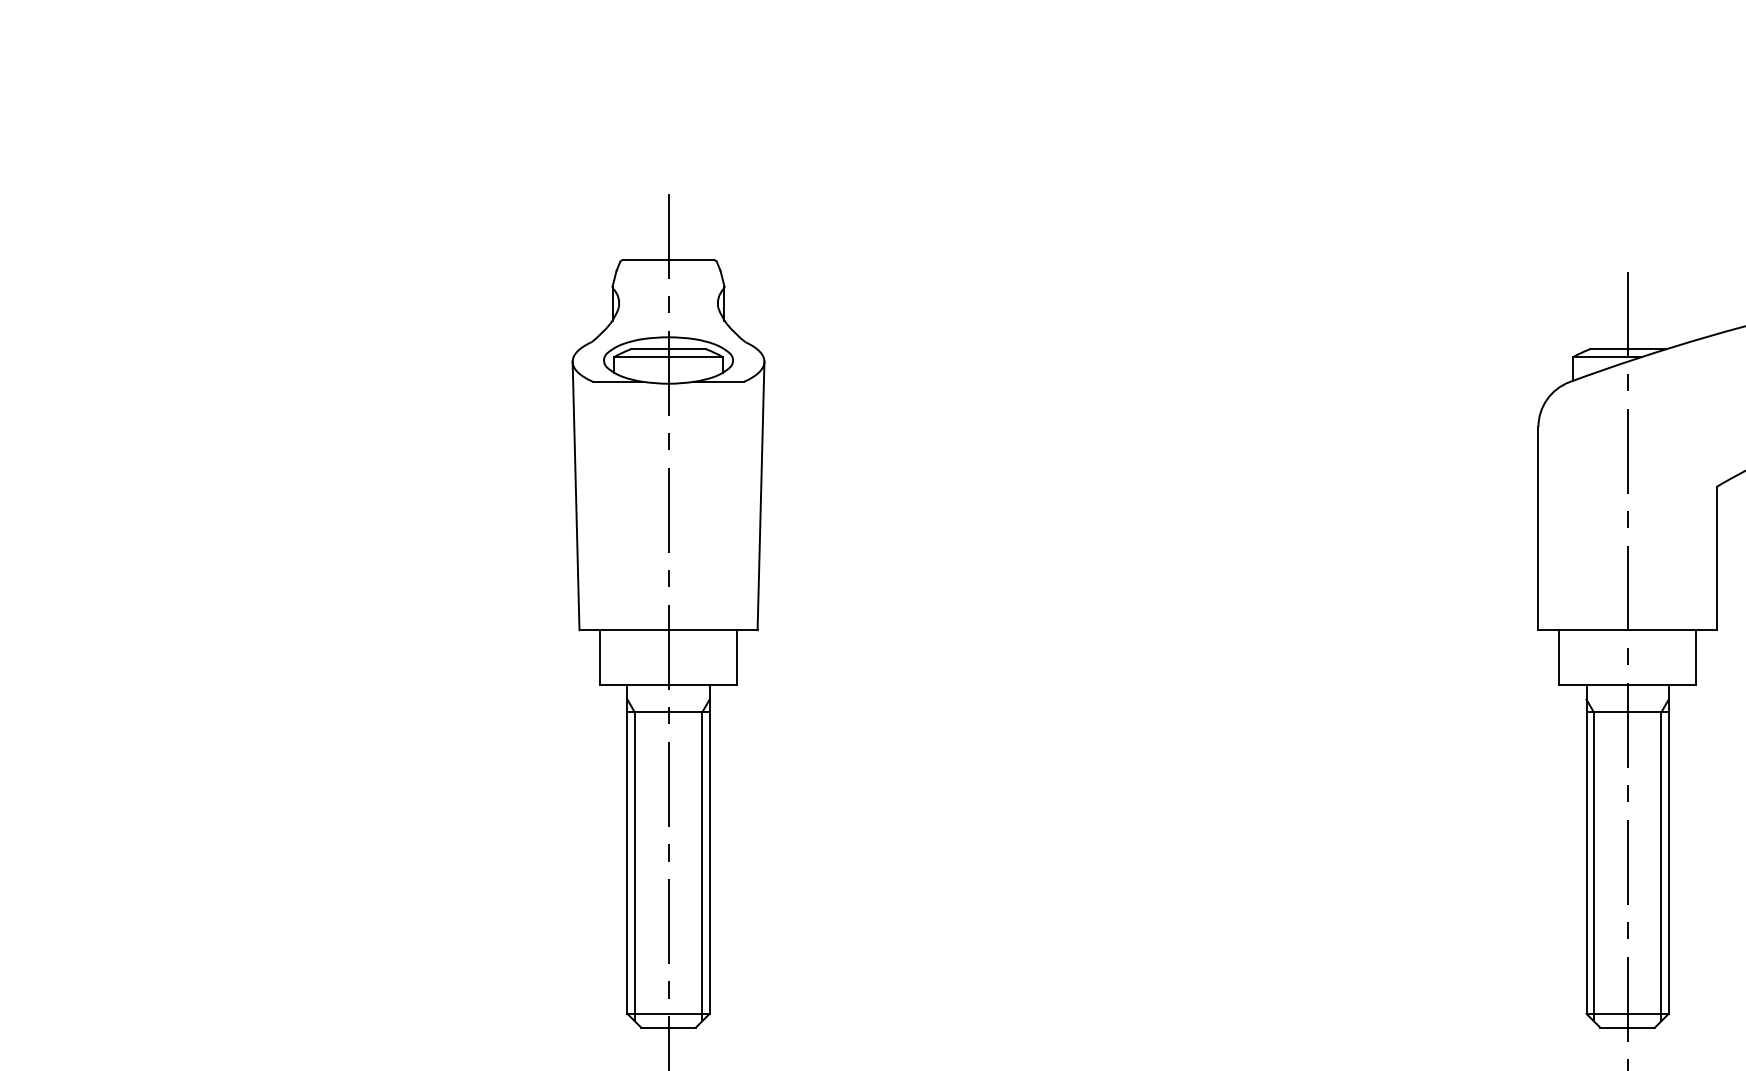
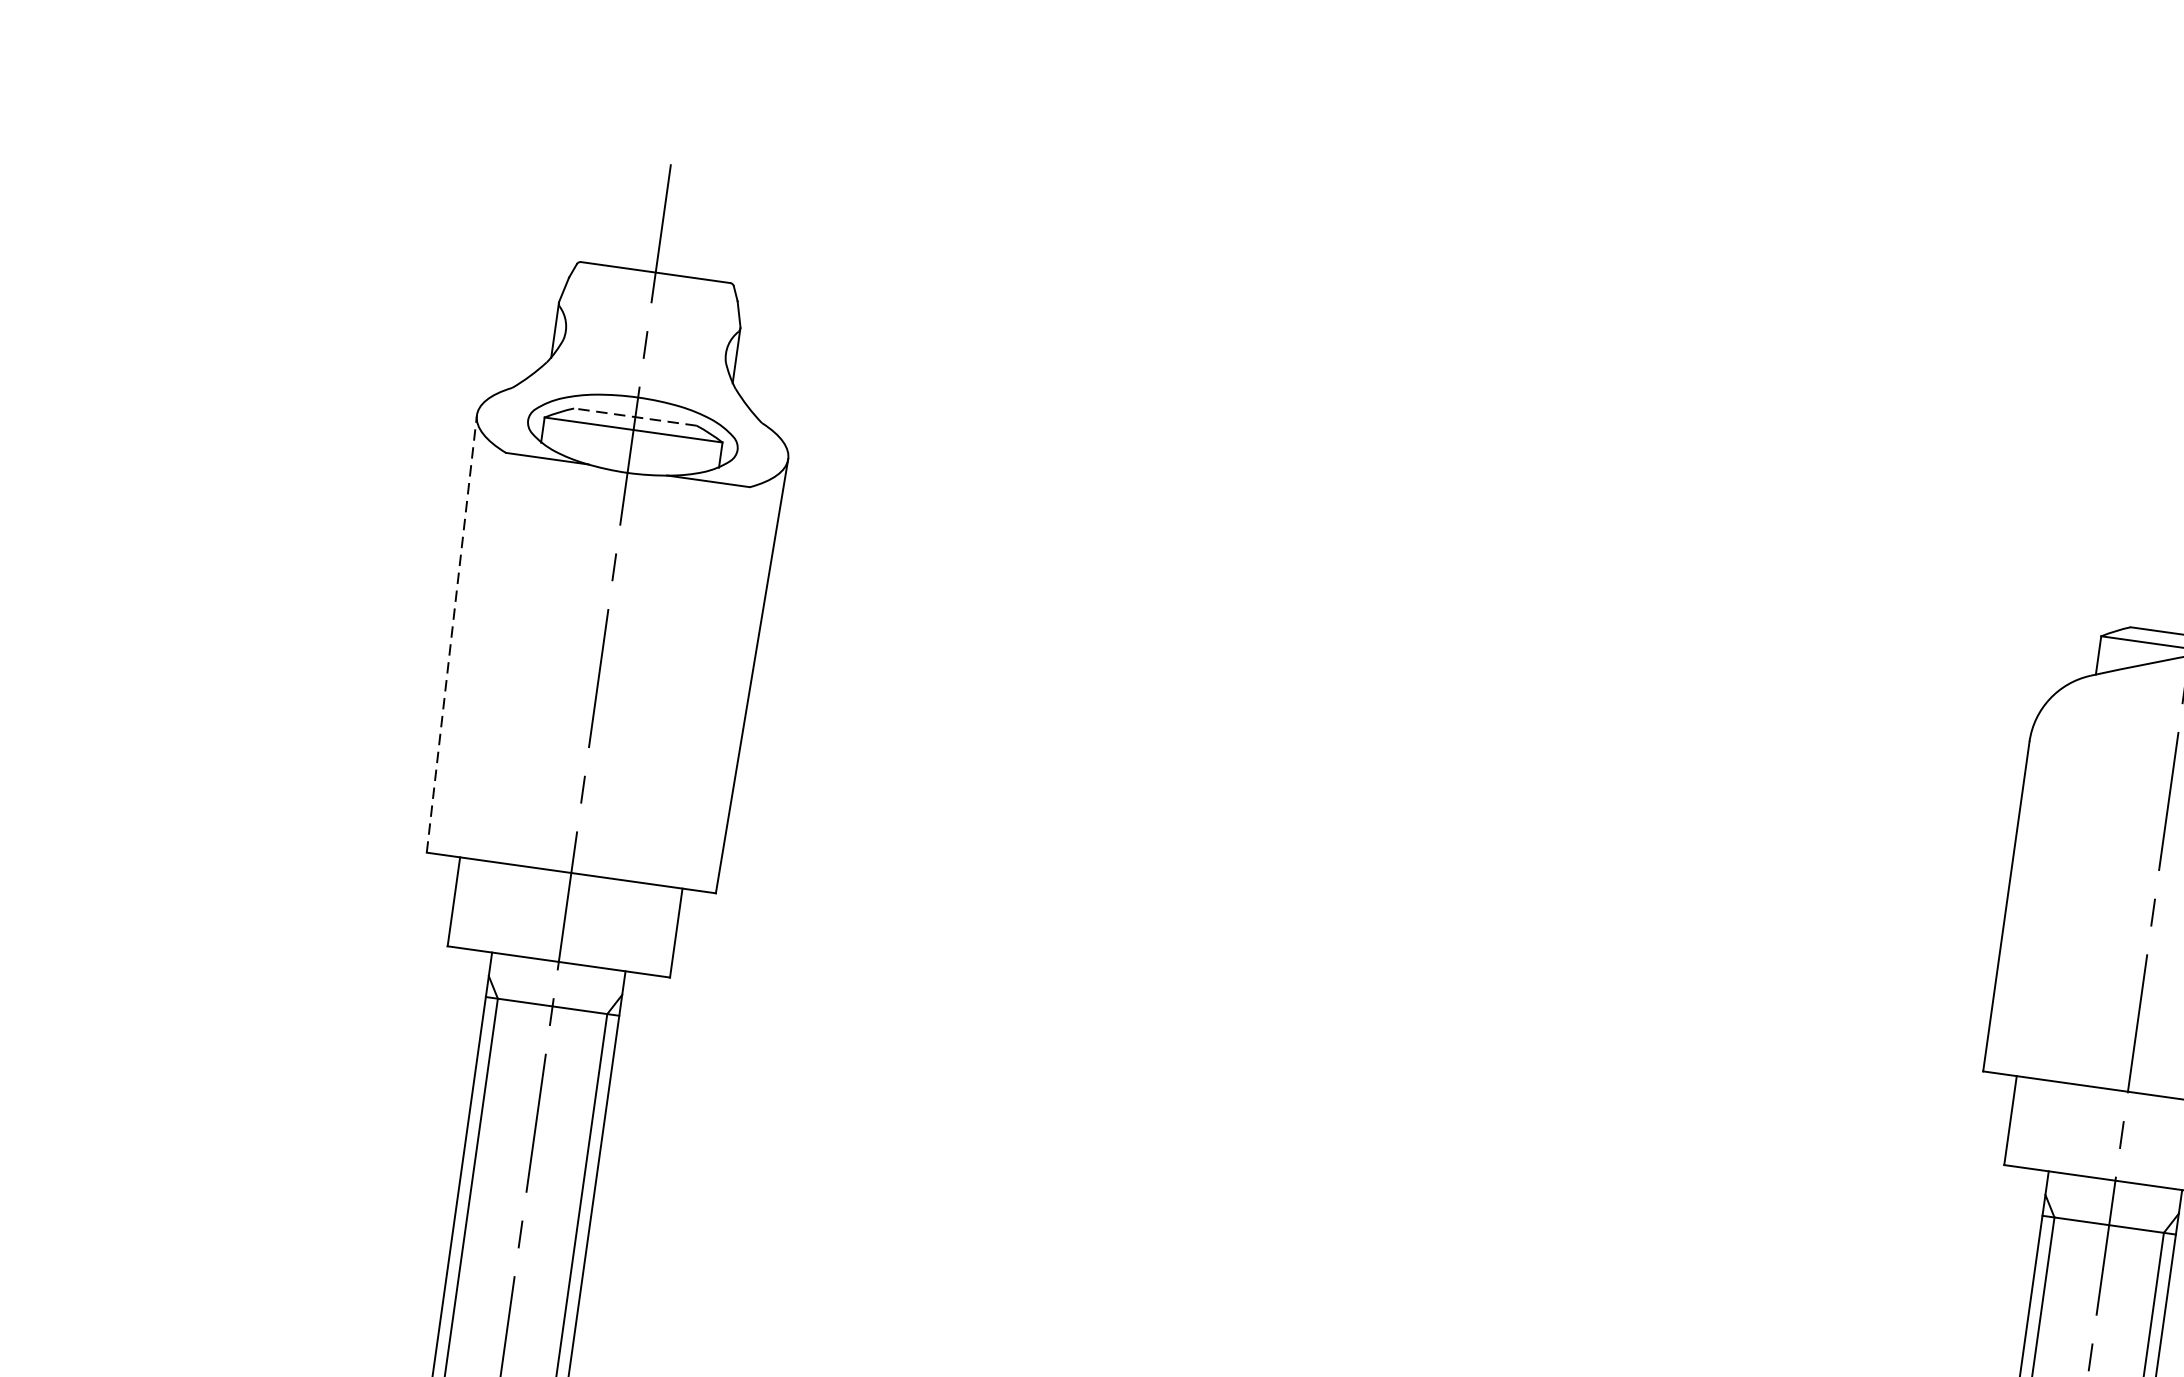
line: (668, 349) -> (635, 417), solid -> dashed
line: (576, 495) -> (452, 633), solid -> dashed

